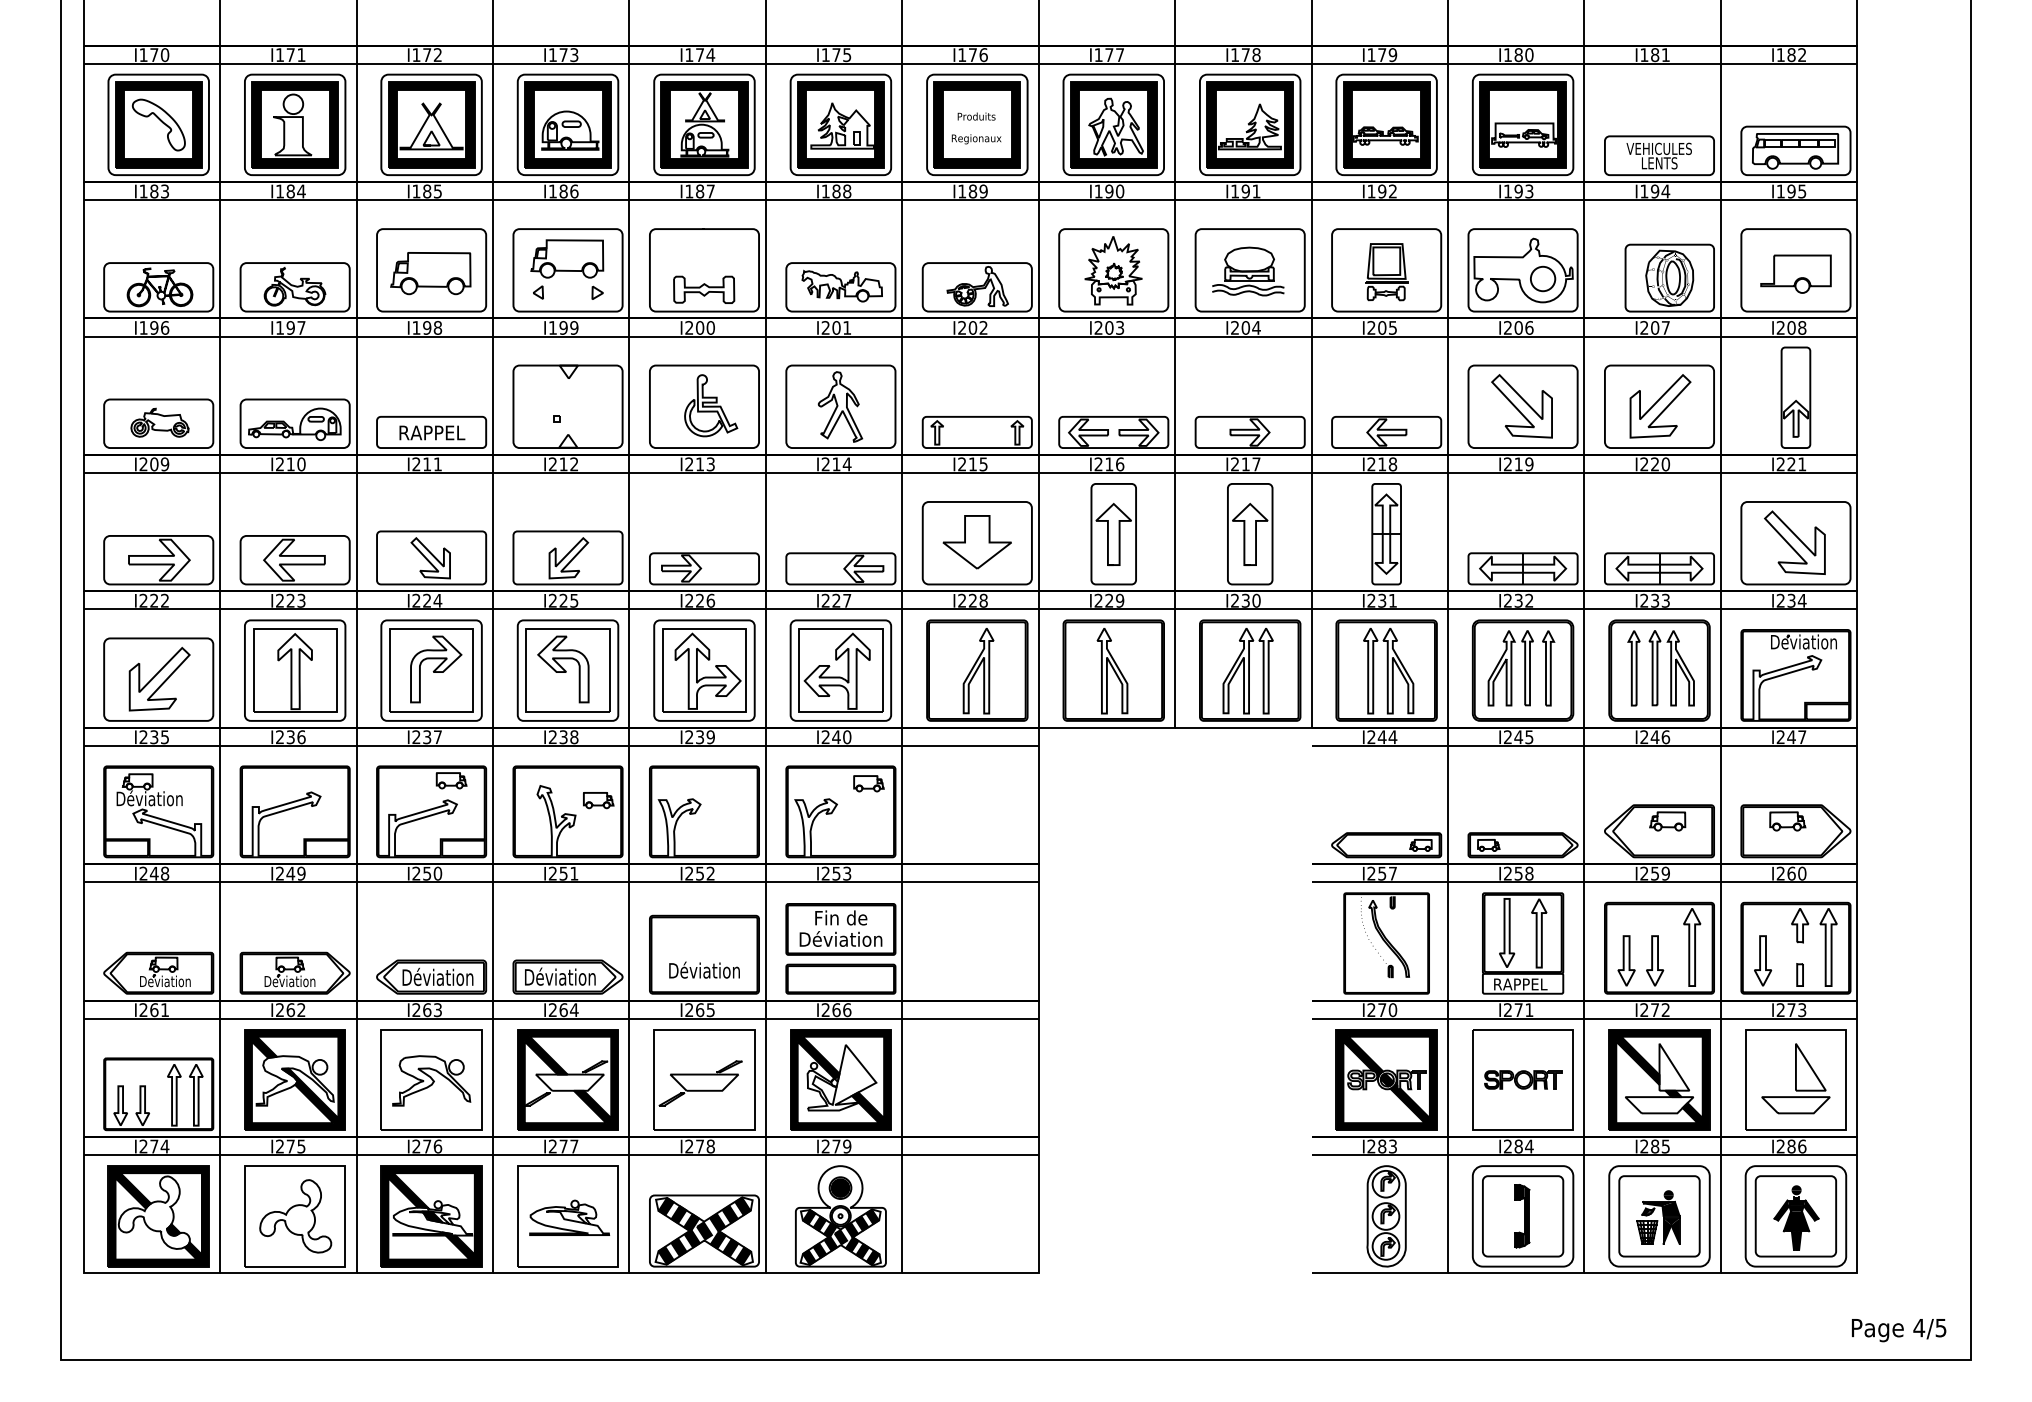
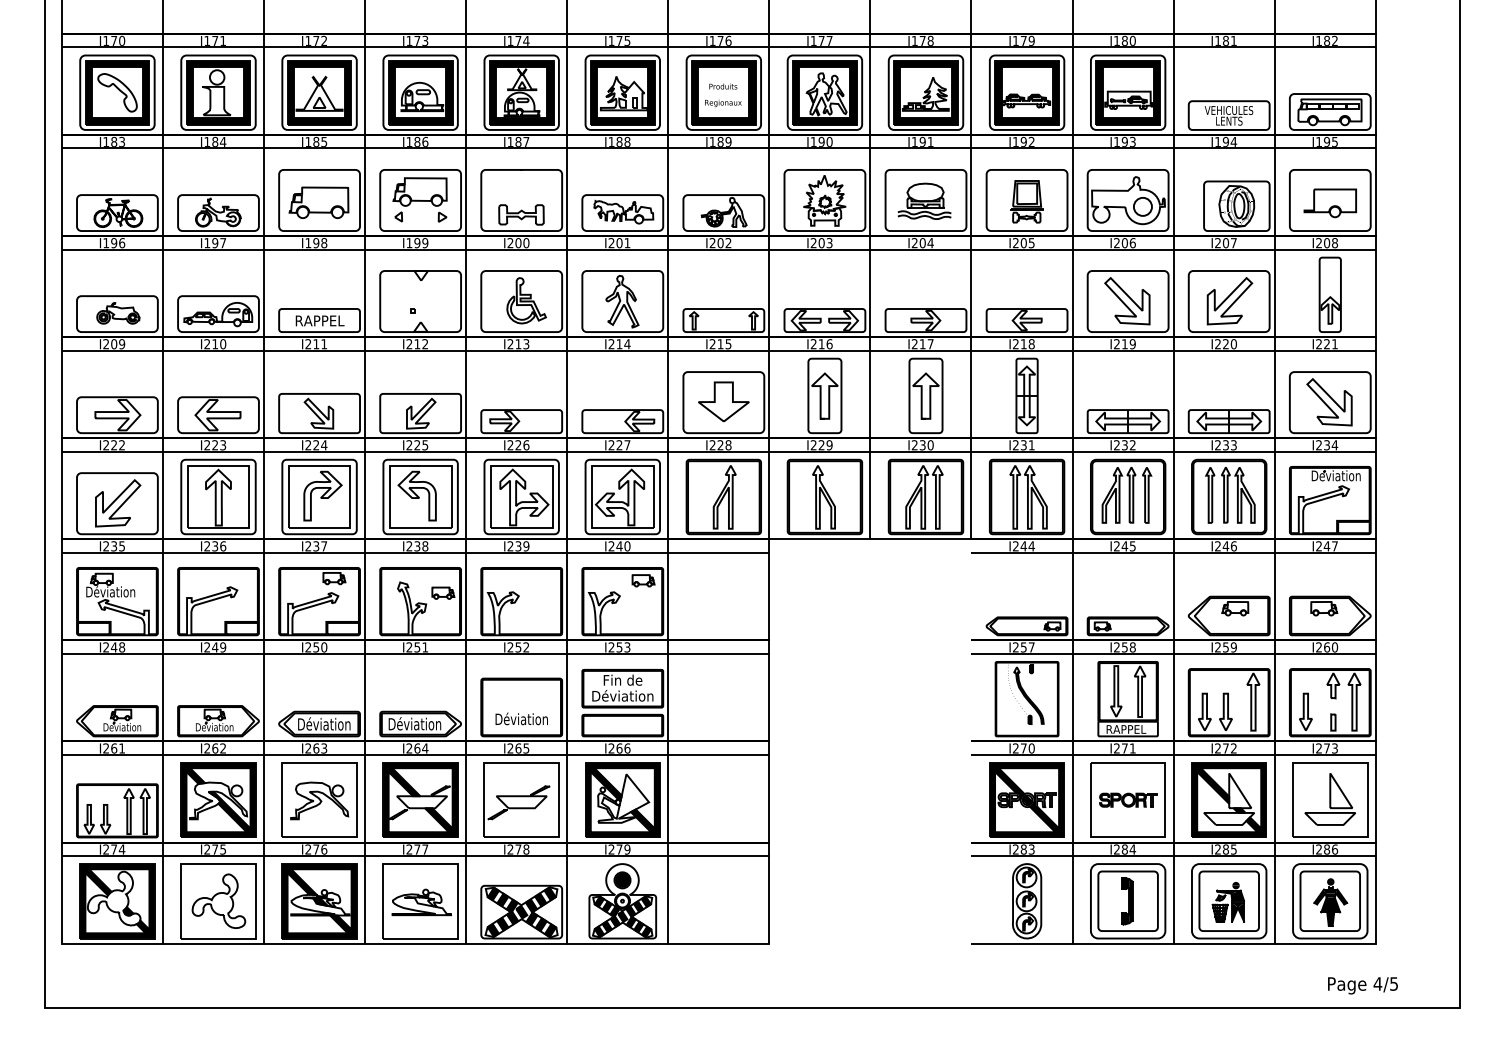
text: (1899, 1330) -> (1363, 985), moved

